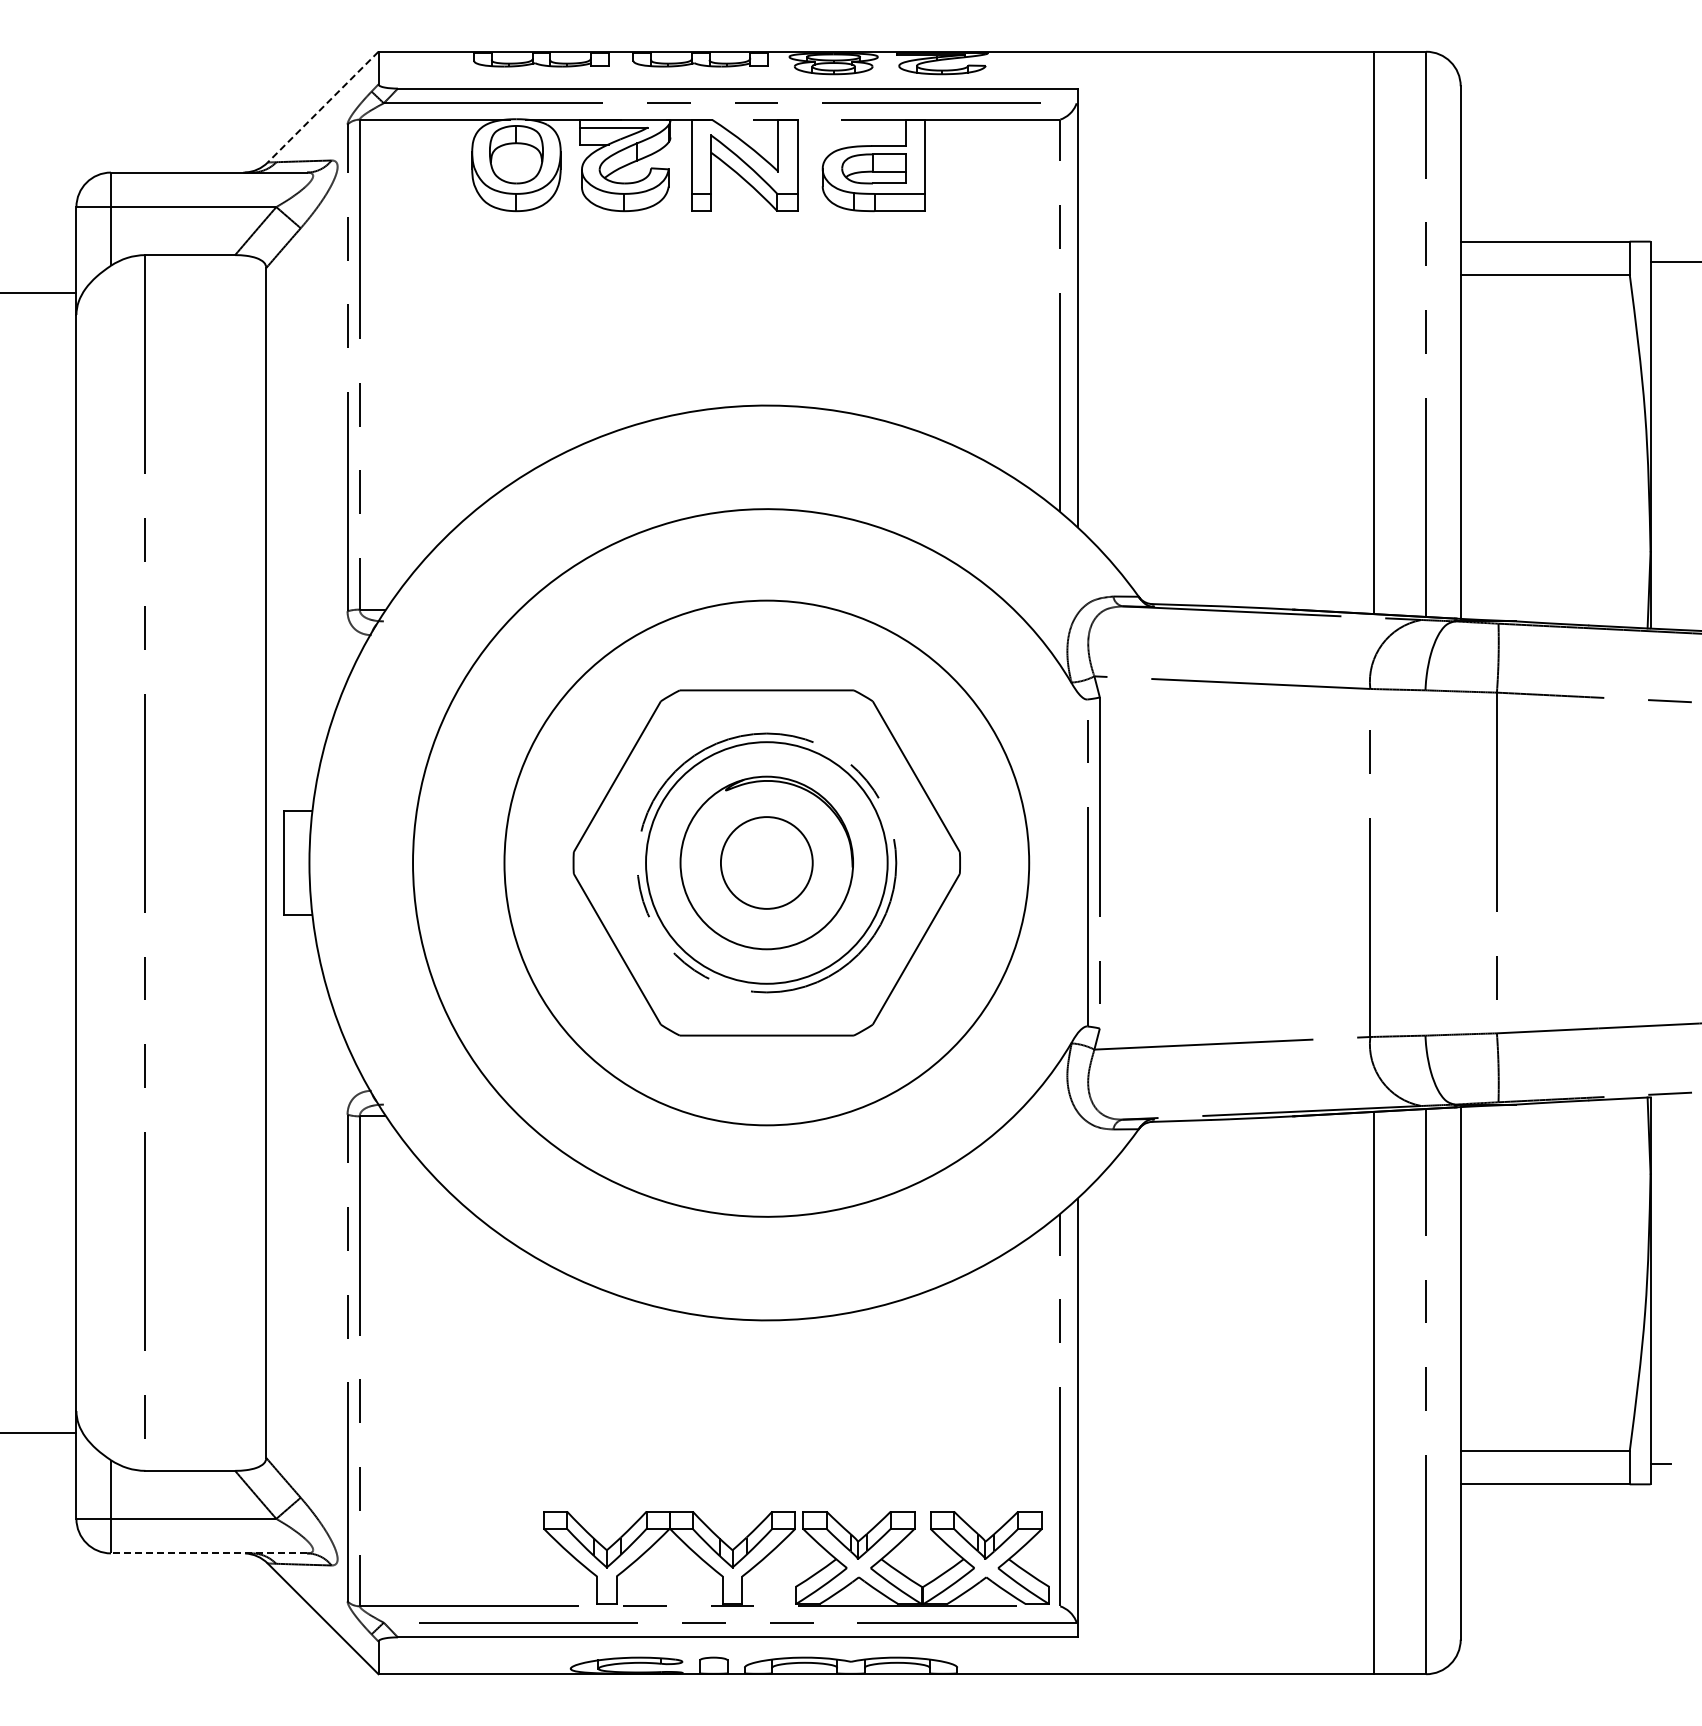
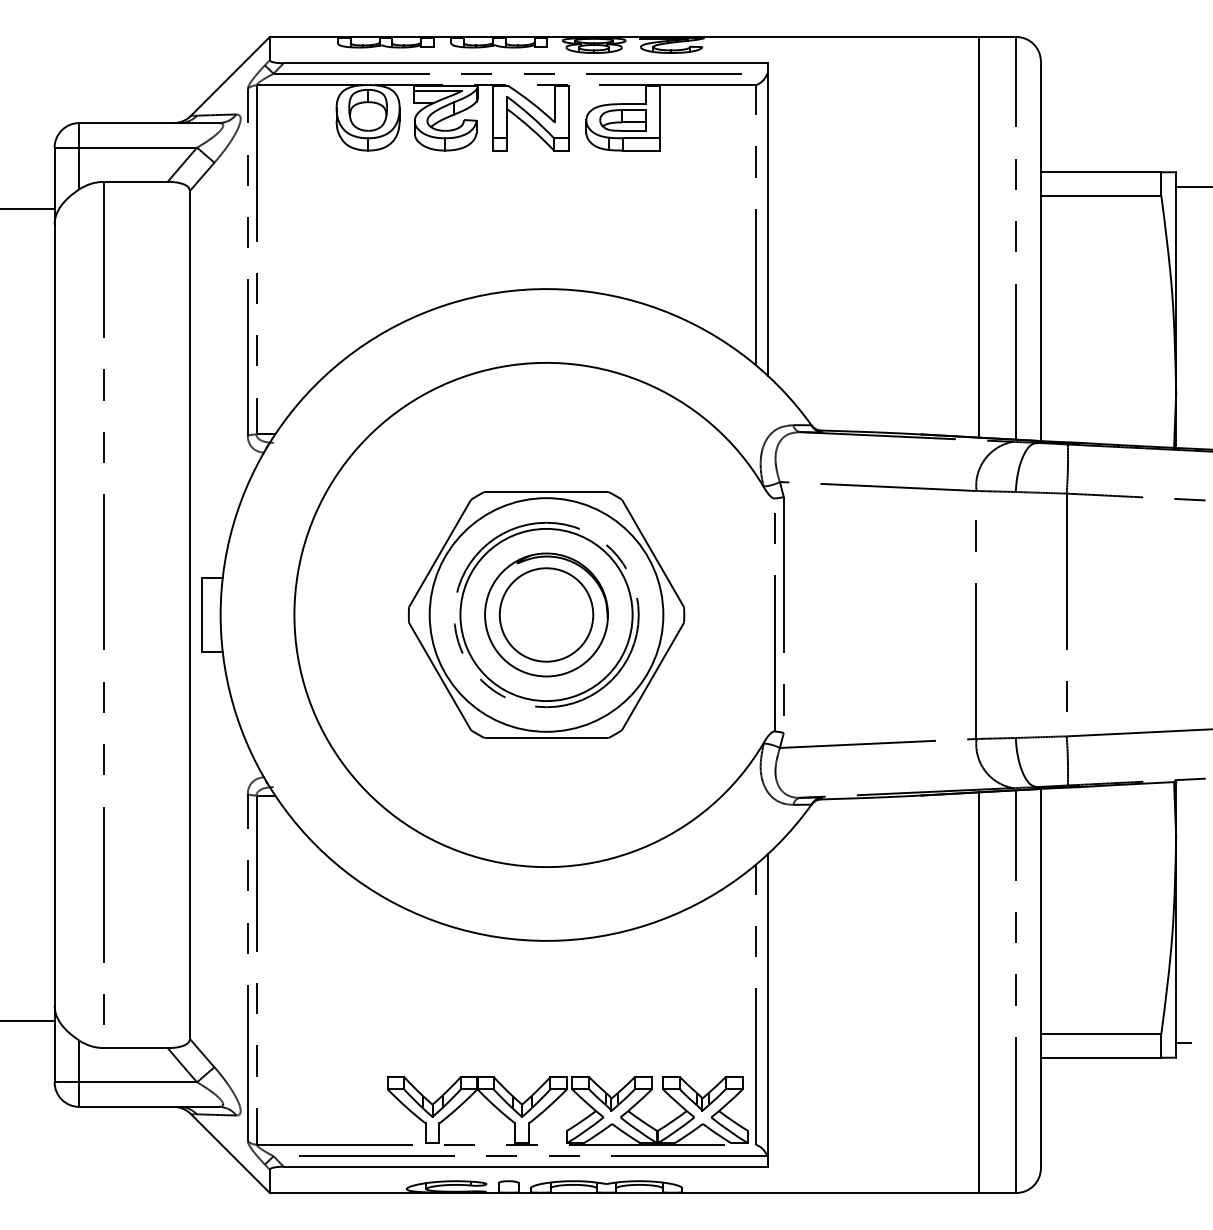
line: (322, 107) -> (229, 76), dashed -> solid
circle: (766, 862) -> (546, 614), size x0.62
circle: (766, 862) -> (546, 614), size x1.43
line: (208, 1553) -> (148, 1106), dashed -> solid

